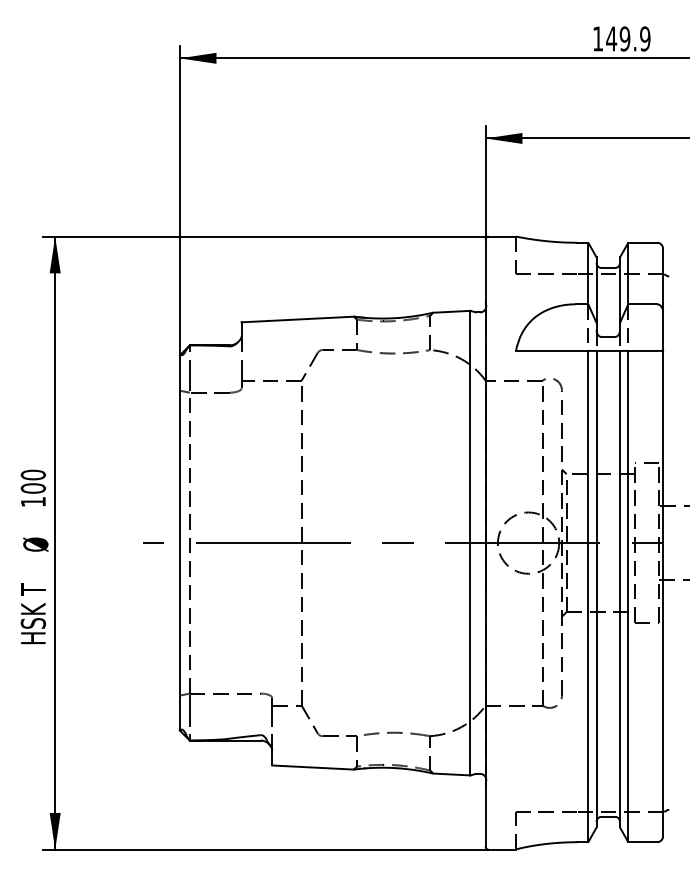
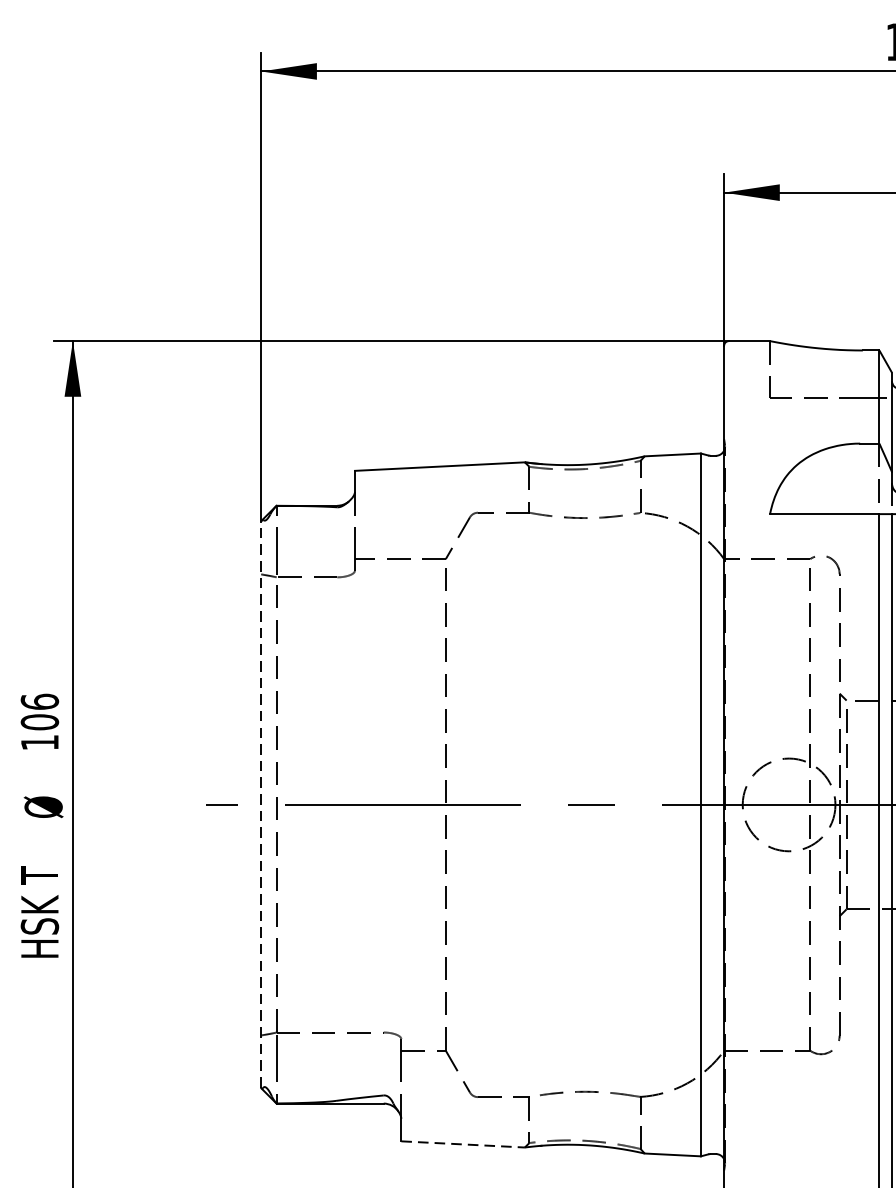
text: (32, 474) -> (38, 701), 100 -> 106
line: (179, 543) -> (260, 805), solid -> dashed
line: (313, 767) -> (463, 1144), solid -> dashed

